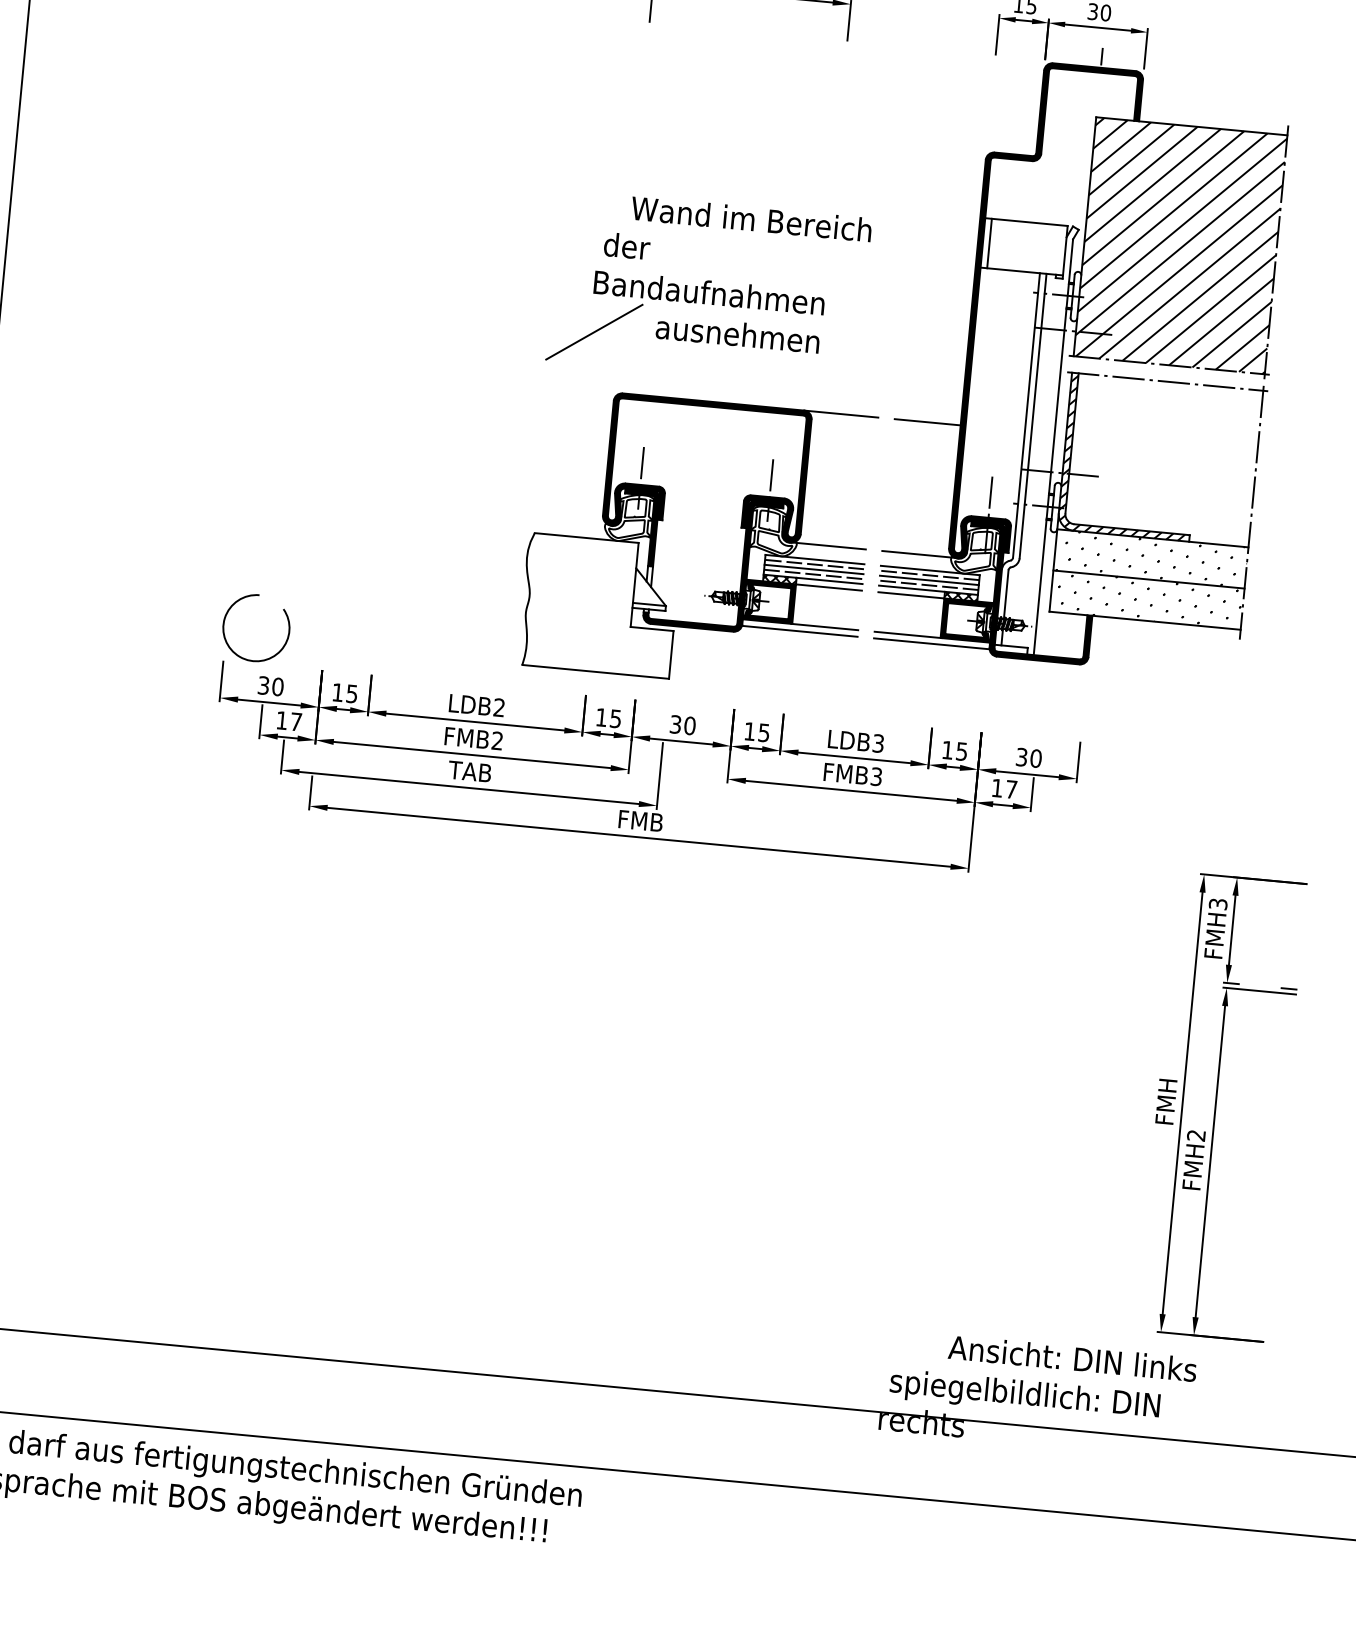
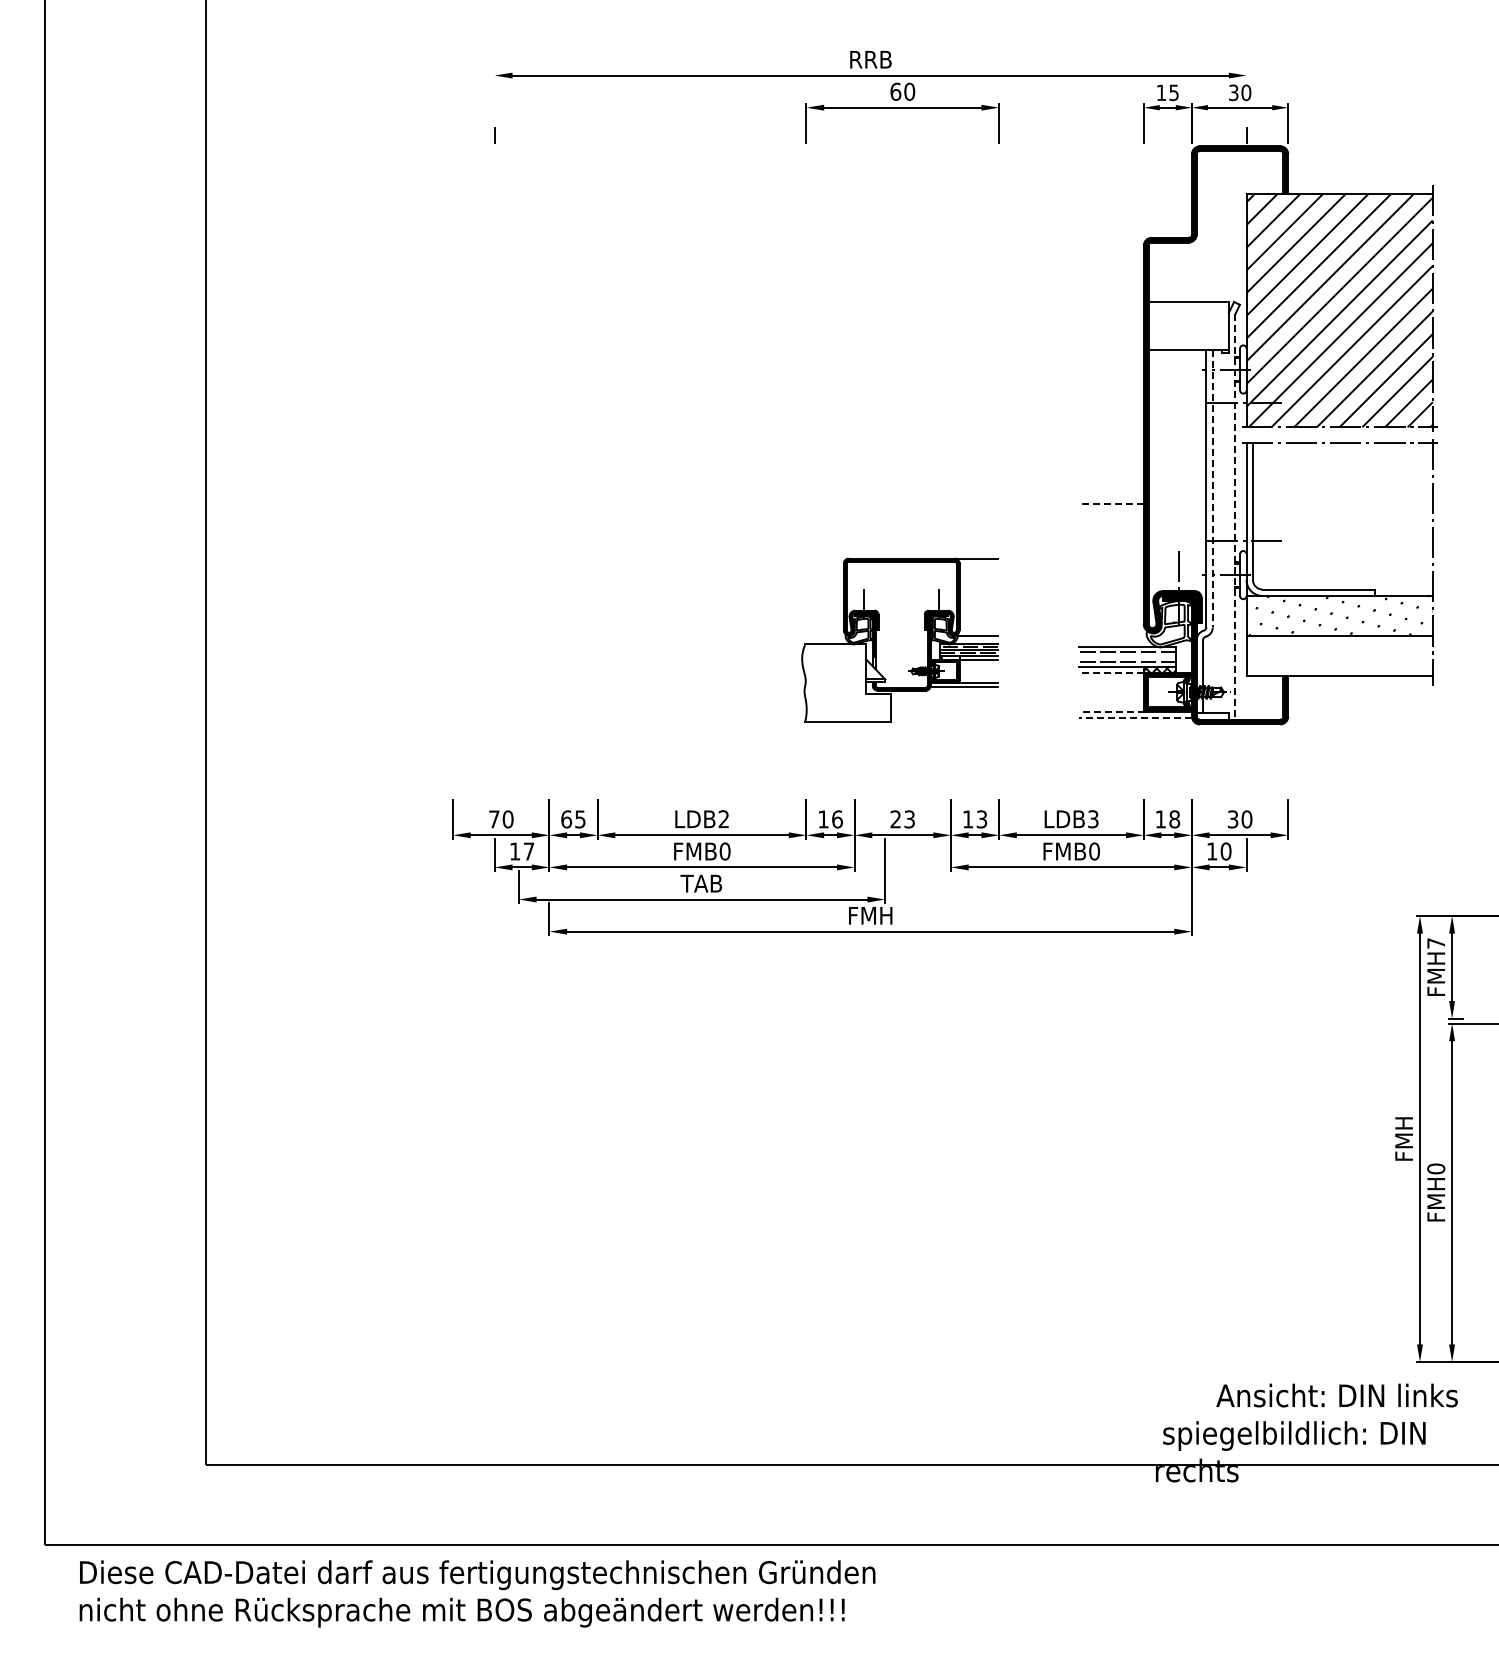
line: (989, 243) -> (1154, 326), removed
part: (708, 288) -> (887, 395), removed
line: (1032, 415) -> (1212, 488), solid -> dashed
line: (927, 422) -> (1111, 504), solid -> dashed
line: (1053, 447) -> (1235, 517), solid -> dashed
hatch: (1128, 457) -> (1308, 520), removed
part: (696, 540) -> (899, 639), size x0.6
line: (919, 554) -> (1115, 632), removed
line: (929, 580) -> (1127, 657), removed
line: (911, 595) -> (1111, 673), solid -> dashed
hatch: (1146, 600) -> (1339, 656), removed
arc: (224, 629) -> (451, 768), removed
line: (908, 634) -> (1112, 711), solid -> dashed
line: (931, 644) -> (1135, 718), solid -> dashed
text: (263, 685) -> (494, 819), 30 -> 70
text: (337, 692) -> (566, 819), 15 -> 65
text: (615, 718) -> (837, 819), 15 -> 16
text: (682, 725) -> (902, 819), 30 -> 23
text: (764, 732) -> (982, 818), 15 -> 13
text: (496, 740) -> (724, 851), FMB2 -> FMB0
text: (961, 751) -> (1174, 819), 15 -> 18
text: (876, 776) -> (1094, 851), FMB3 -> FMB0
text: (1010, 789) -> (1225, 851), 17 -> 10
text: (640, 820) -> (870, 915), FMB -> FMH
text: (1218, 904) -> (1436, 943), FMH3 -> FMH7
text: (1196, 1135) -> (1436, 1168), FMH2 -> FMH0

